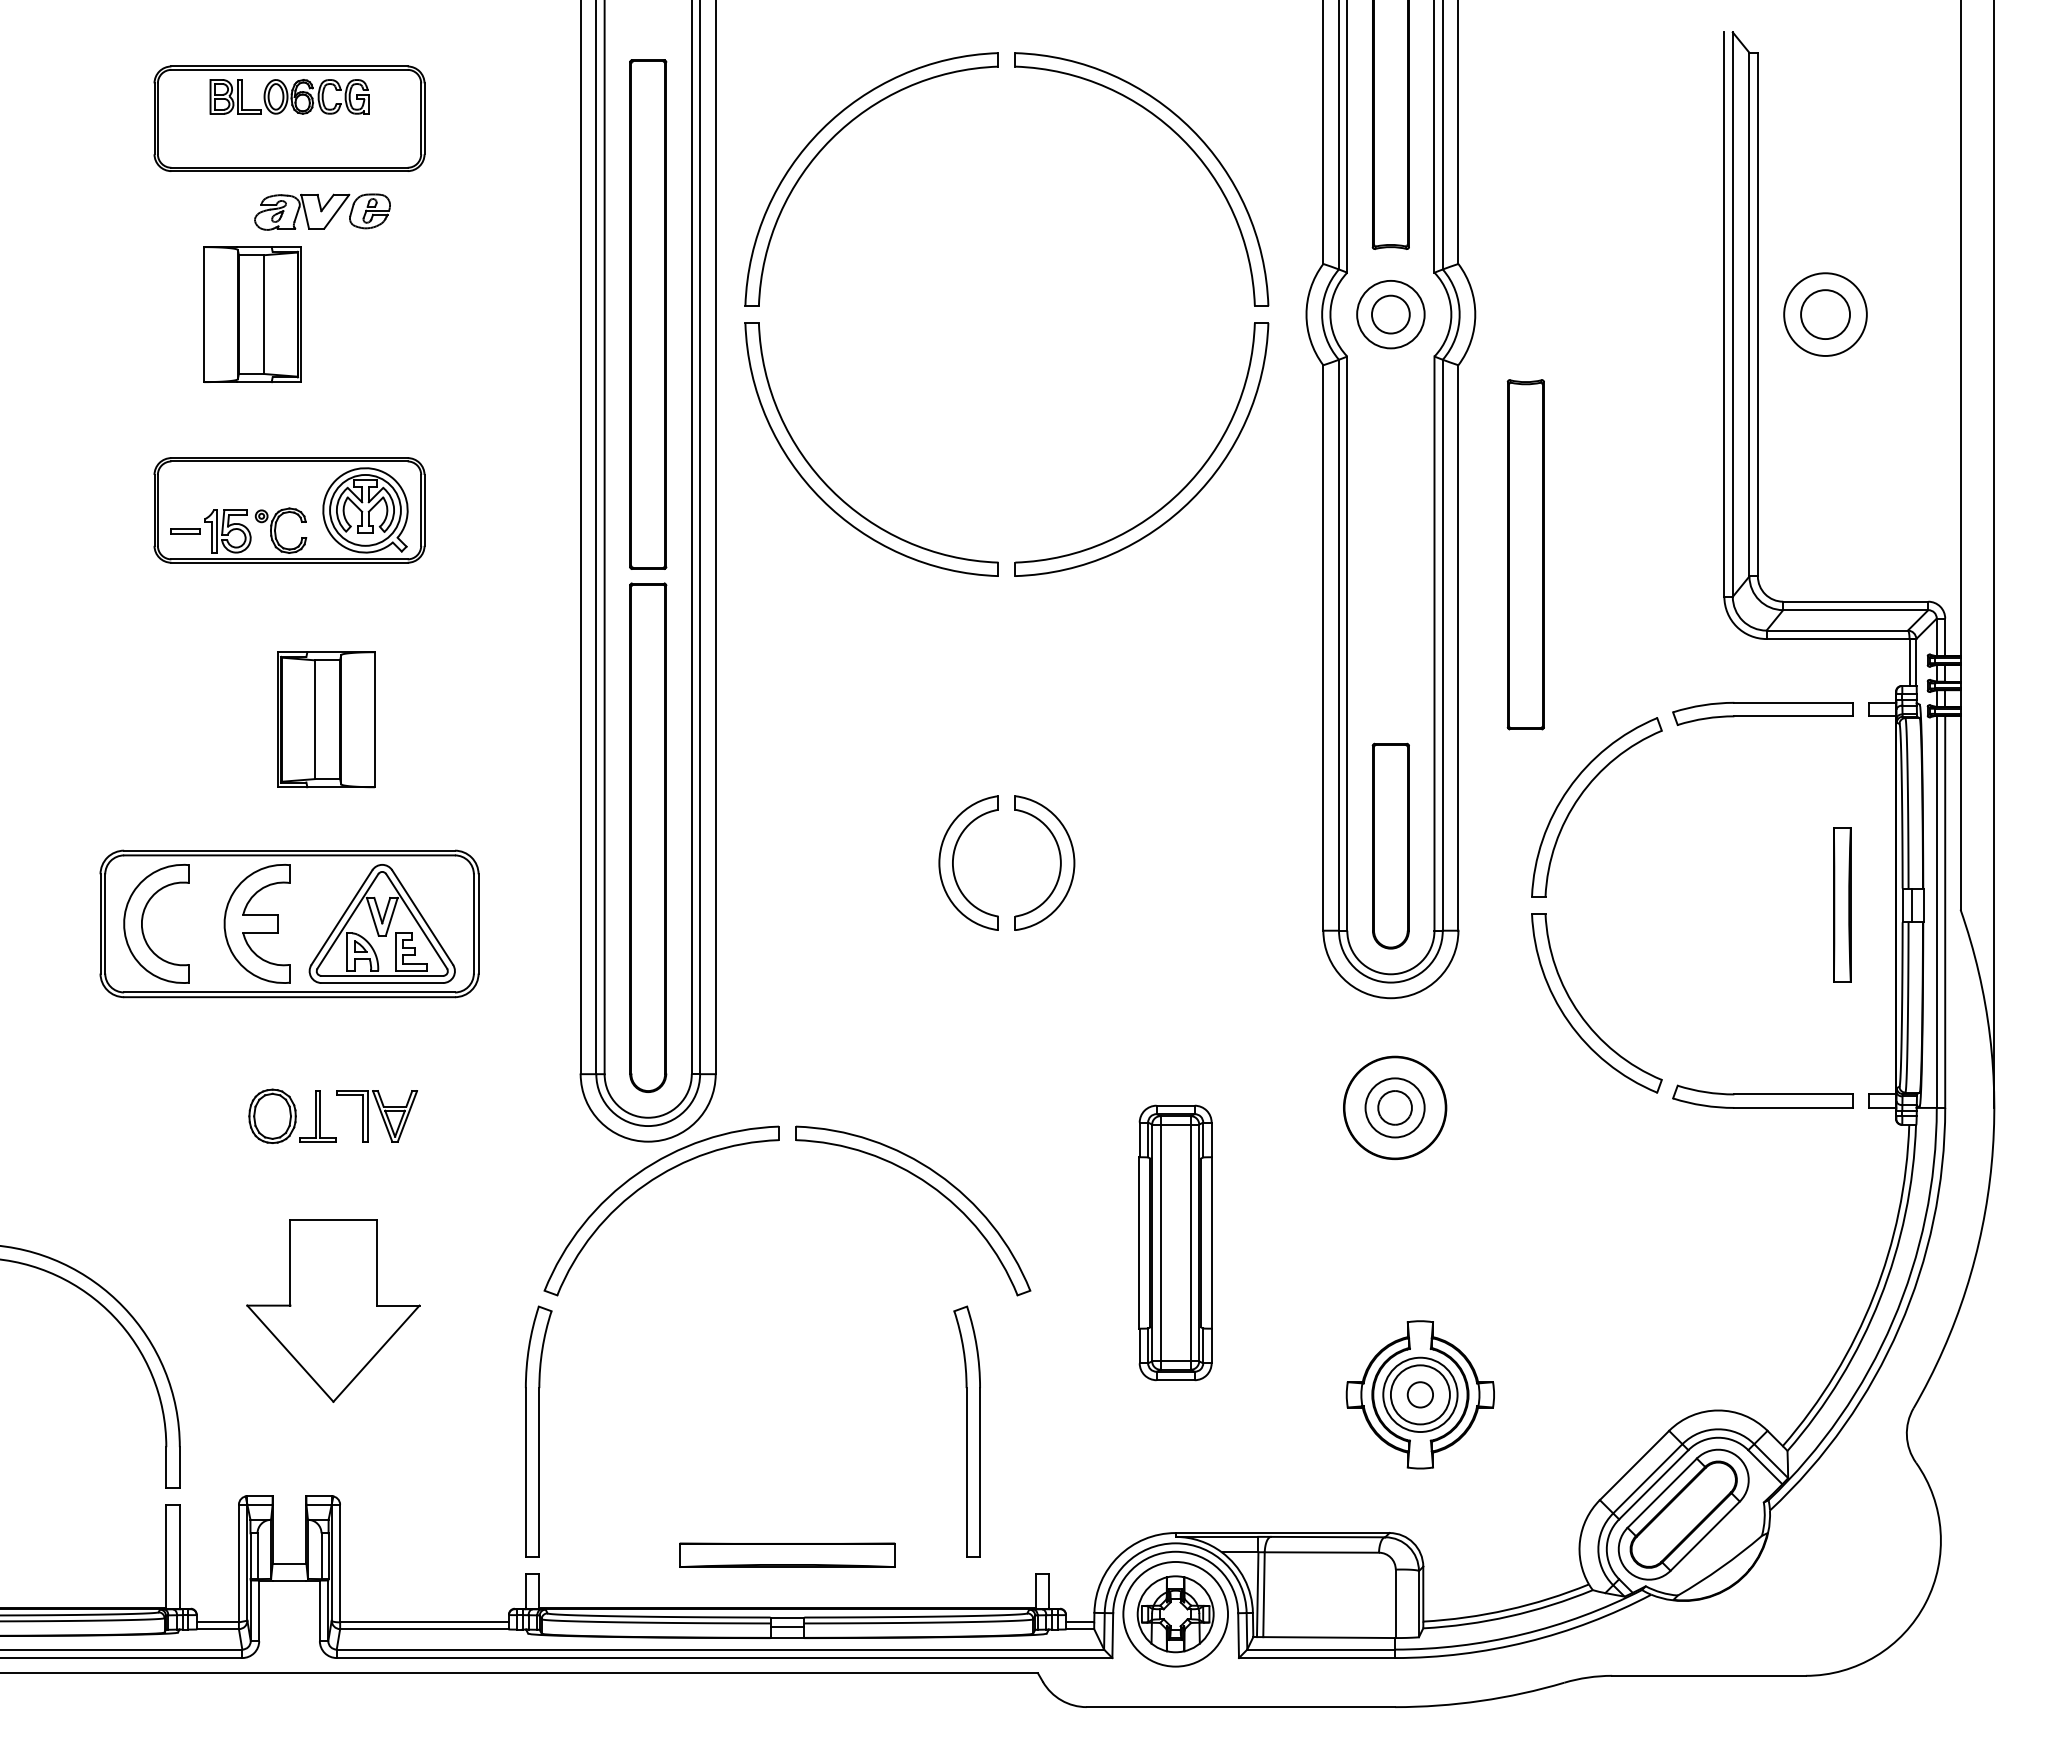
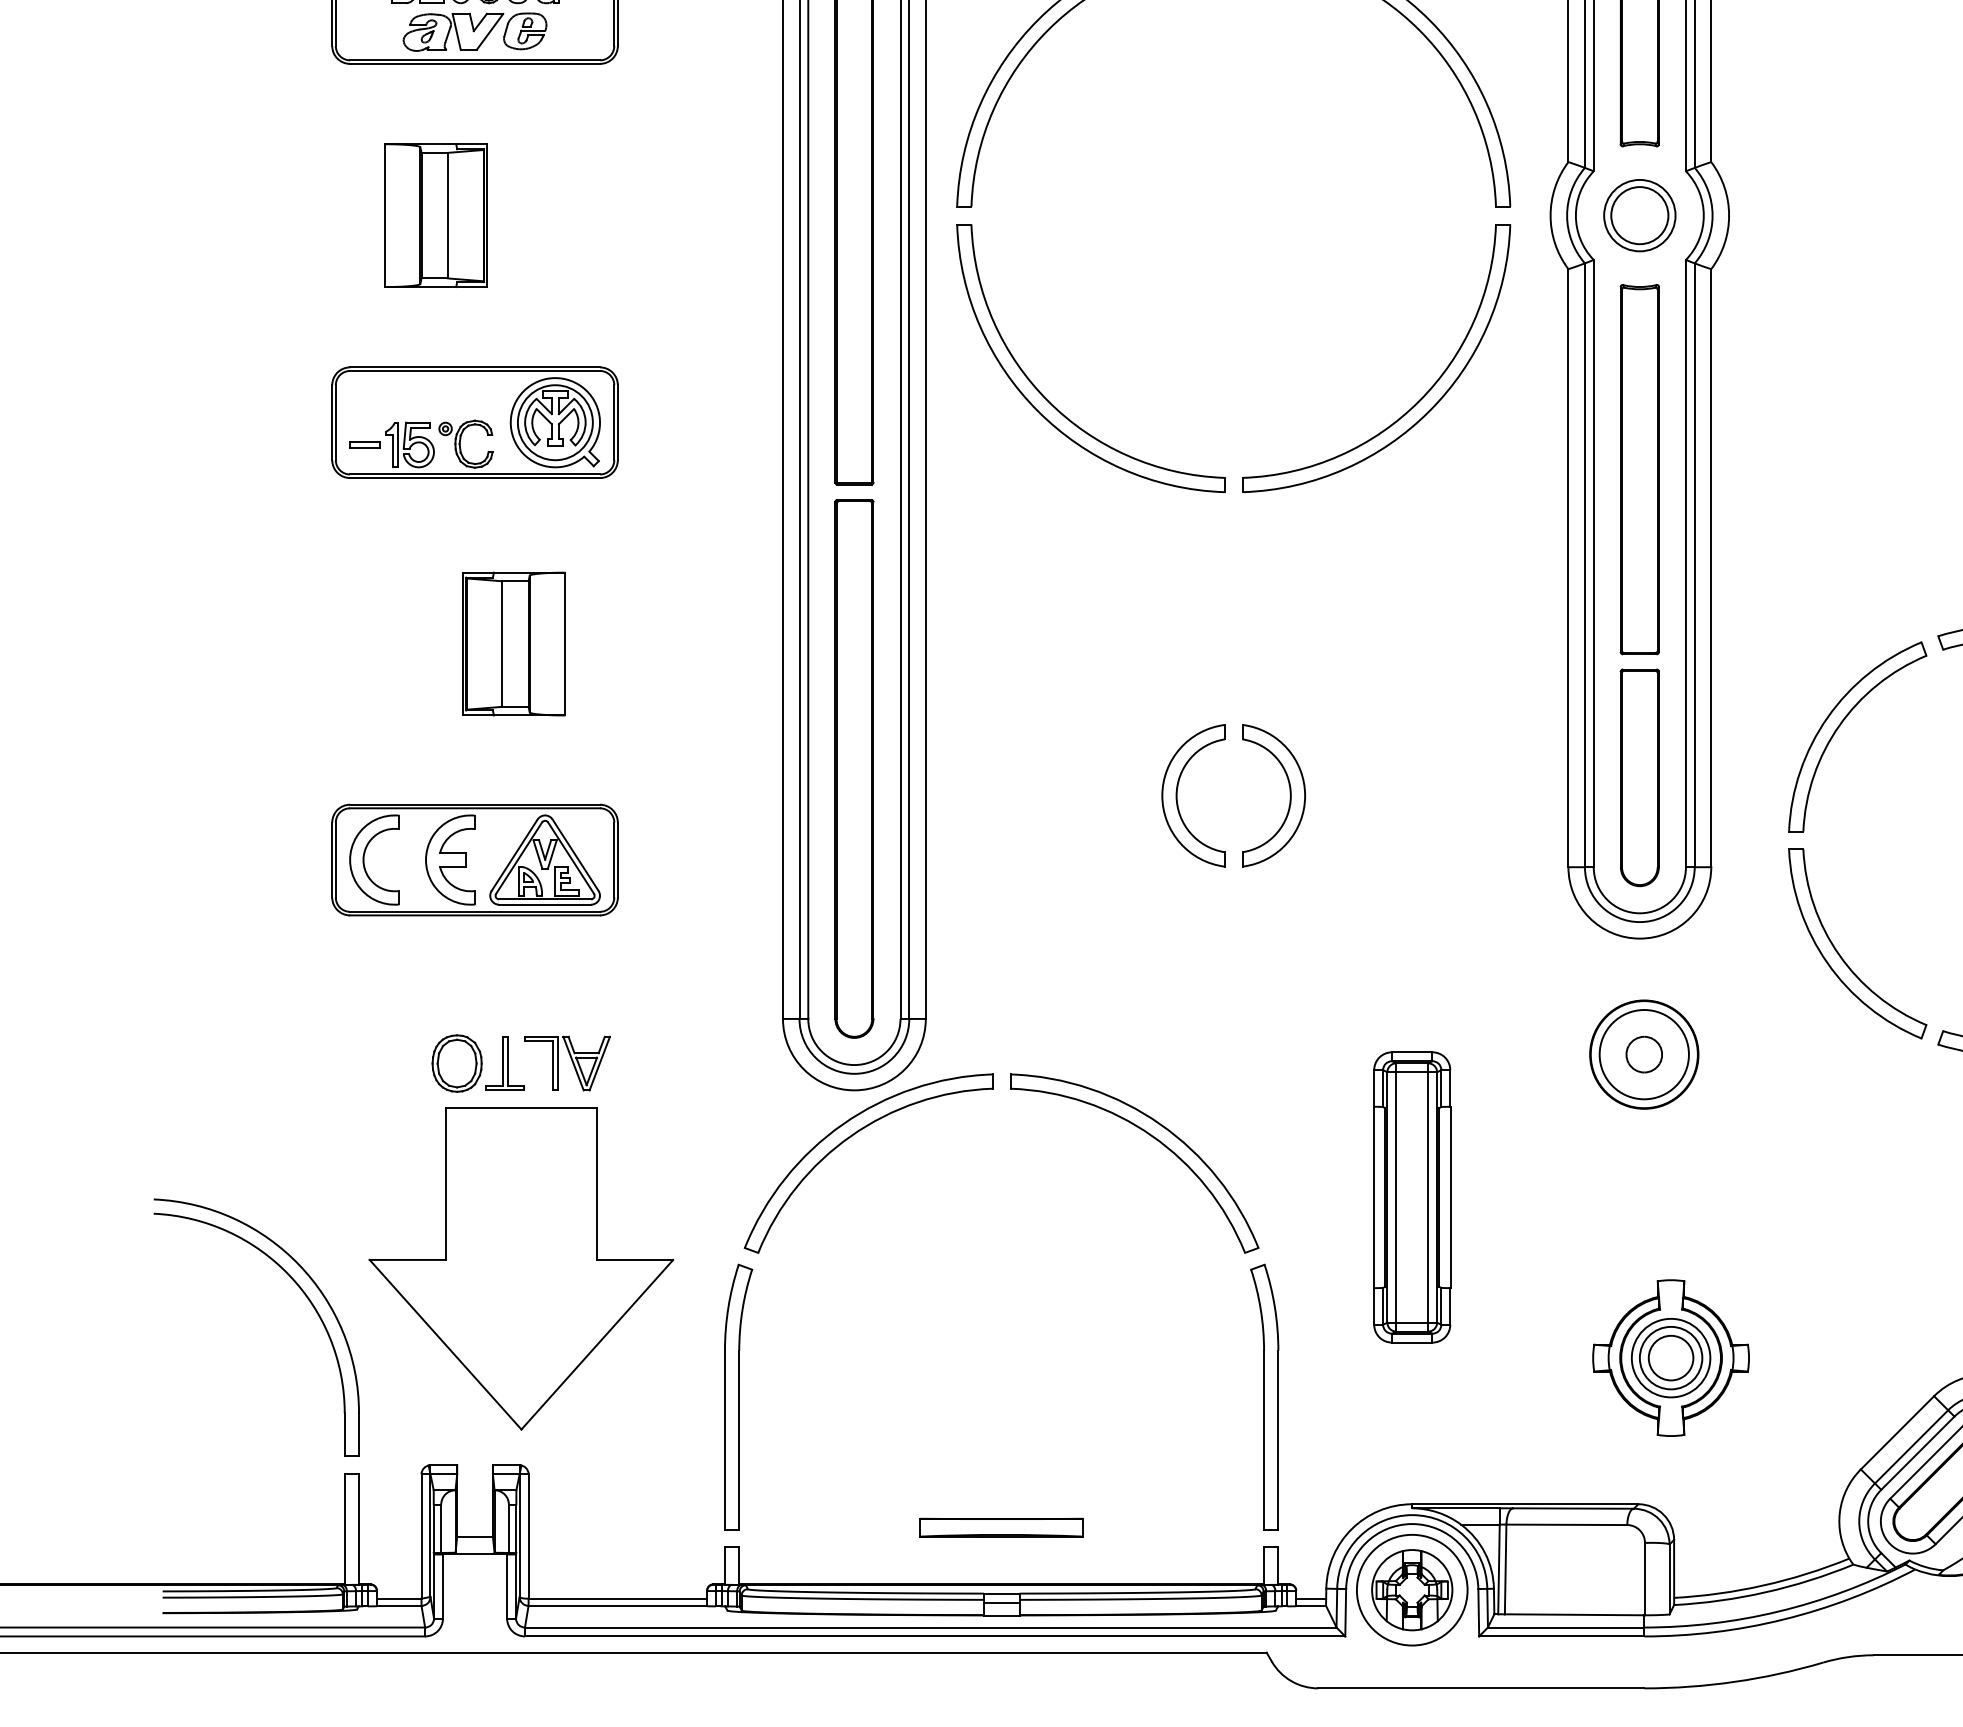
part: (322, 211) -> (475, 31), moved
circle: (1390, 314) -> (1639, 215), size x1.43
part: (1525, 554) -> (1639, 469), moved
part: (289, 923) -> (475, 859), size x0.71
circle: (1394, 1107) -> (1643, 1054), size x1.43
part: (333, 1310) -> (521, 1268), size x1.67
circle: (1420, 1394) -> (1671, 1357), size x1.67
part: (966, 1431) -> (1263, 1396), moved
part: (787, 1554) -> (1001, 1526), size x0.71

